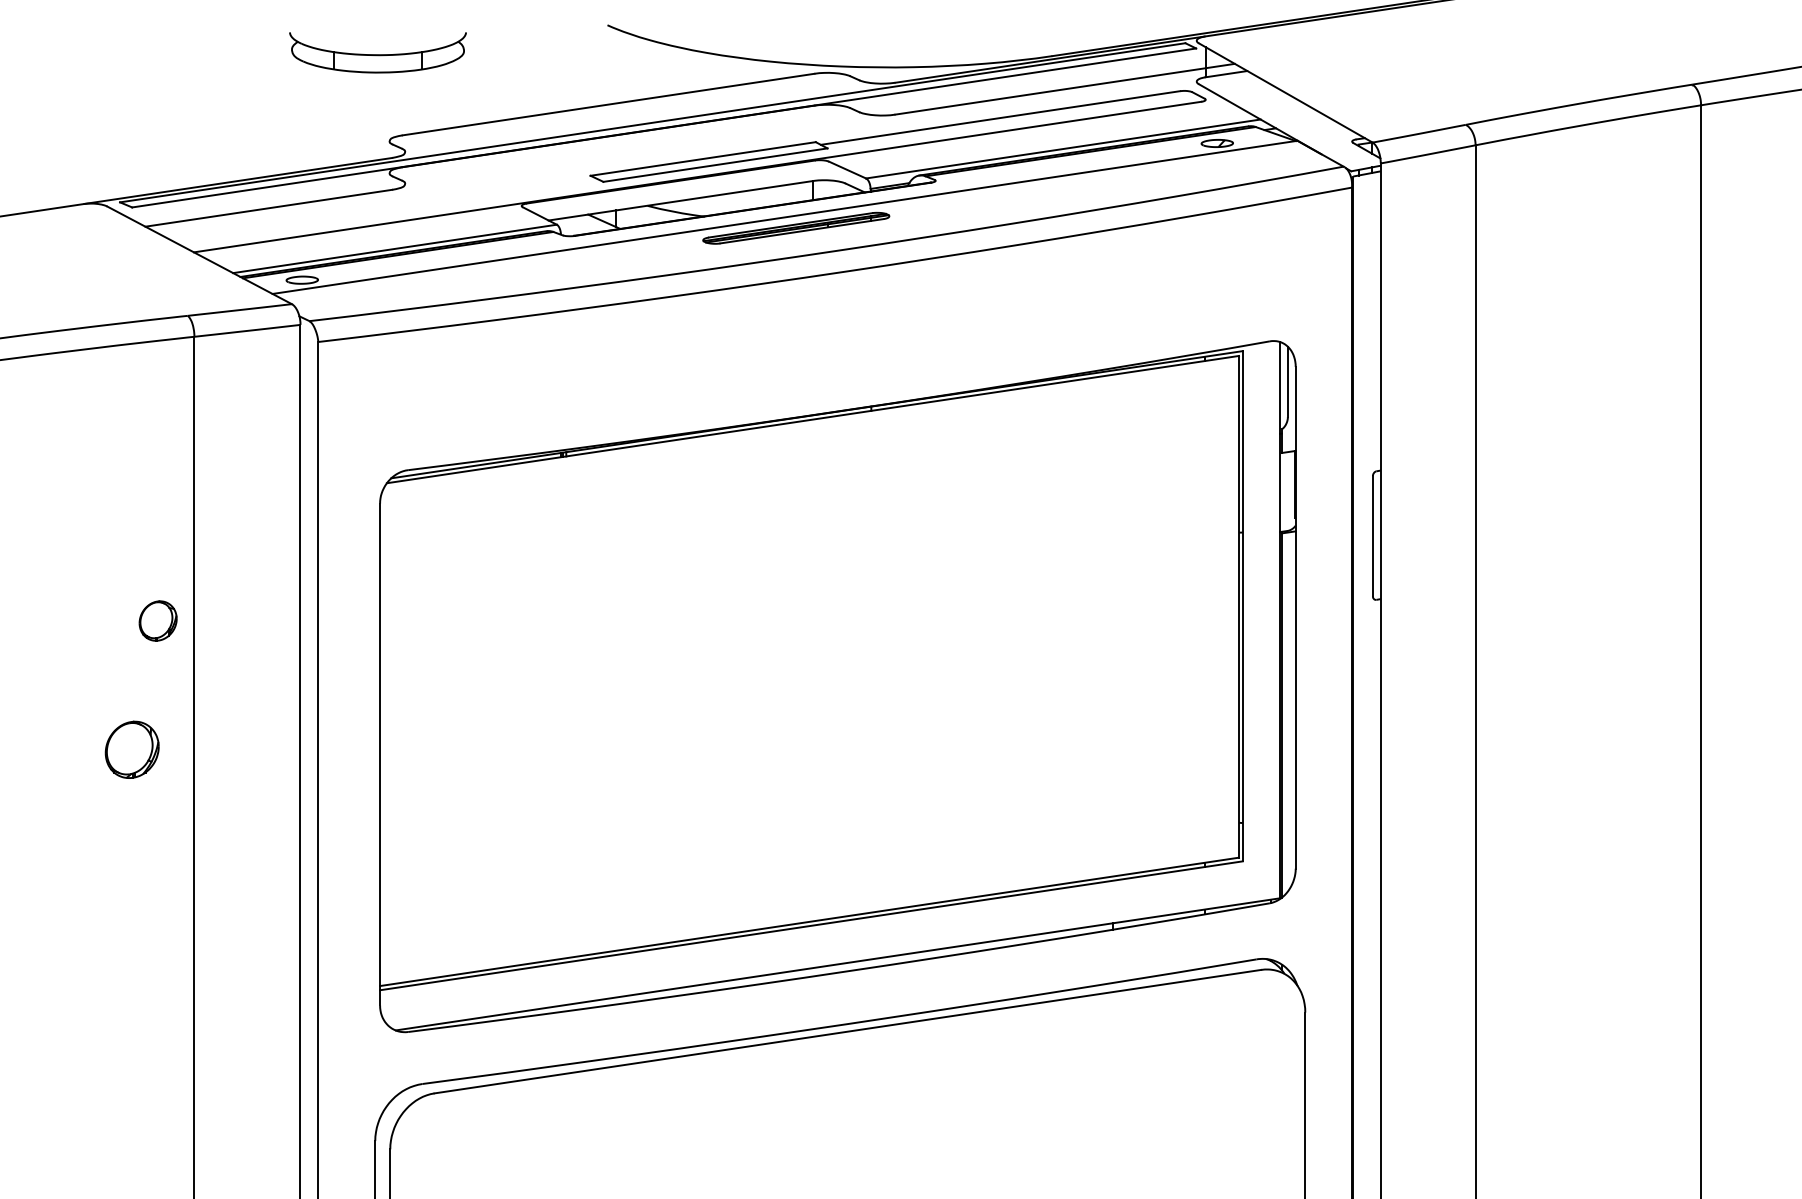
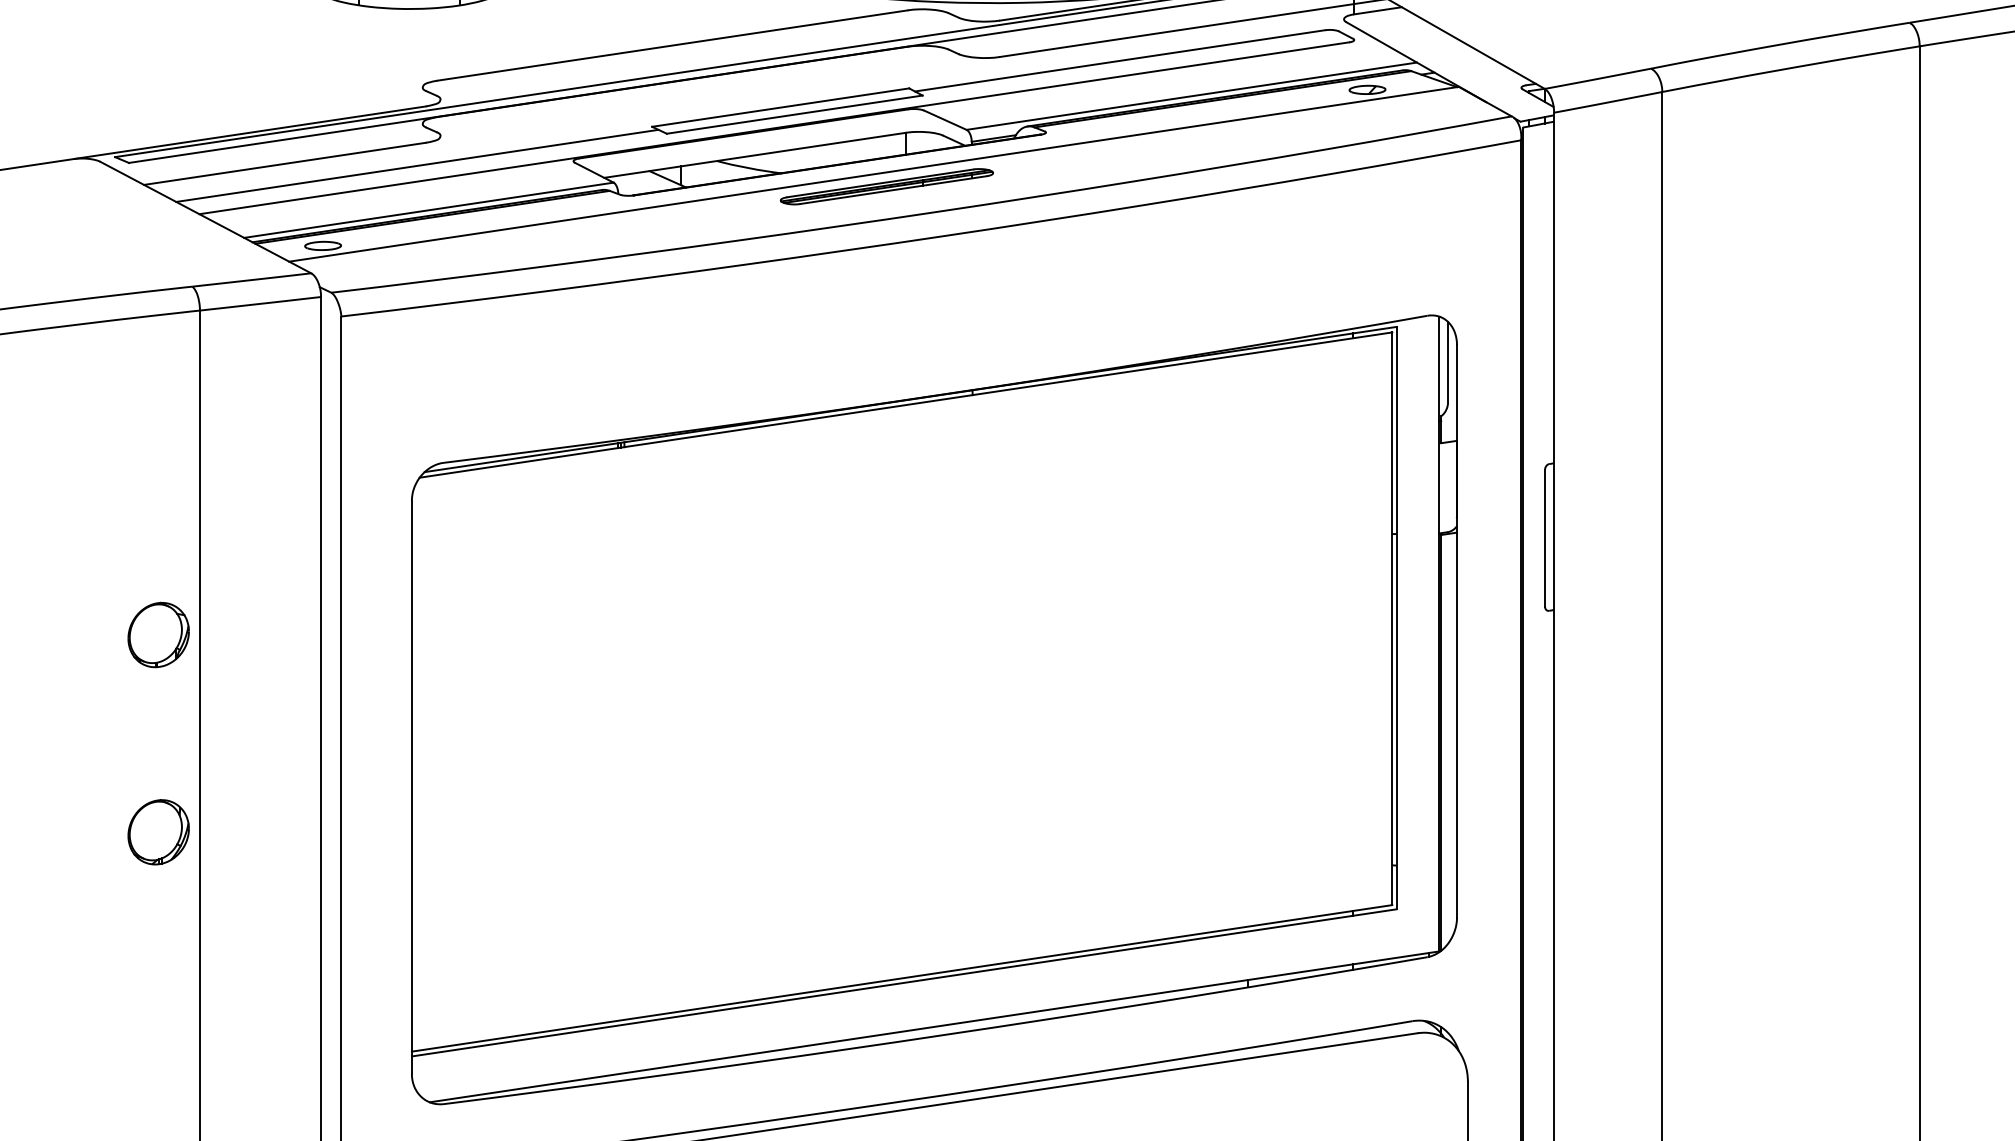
line: (384, 209) -> (416, 165), added
part: (157, 620) -> (157, 634), size x1.43
part: (131, 749) -> (157, 831), moved

